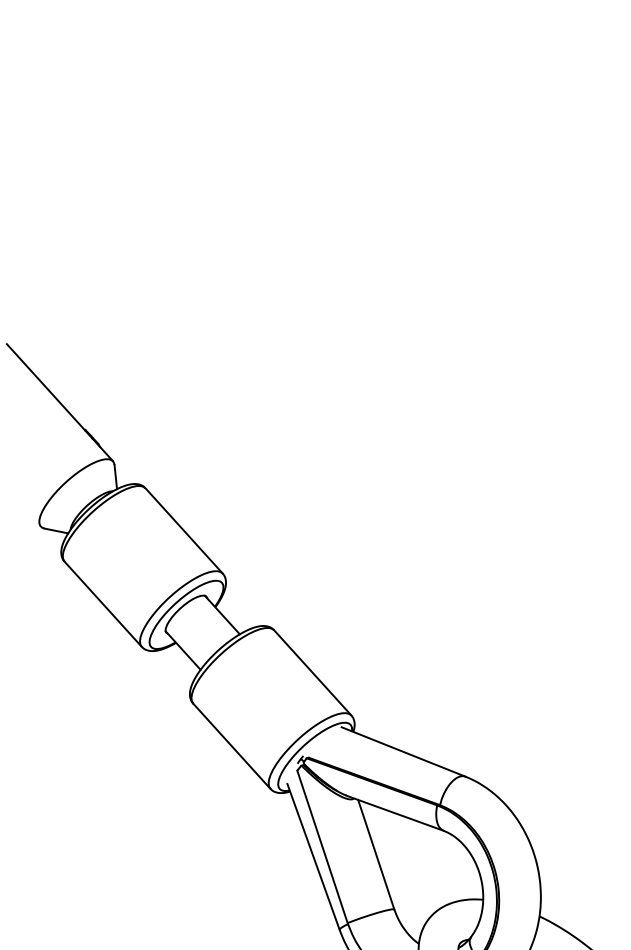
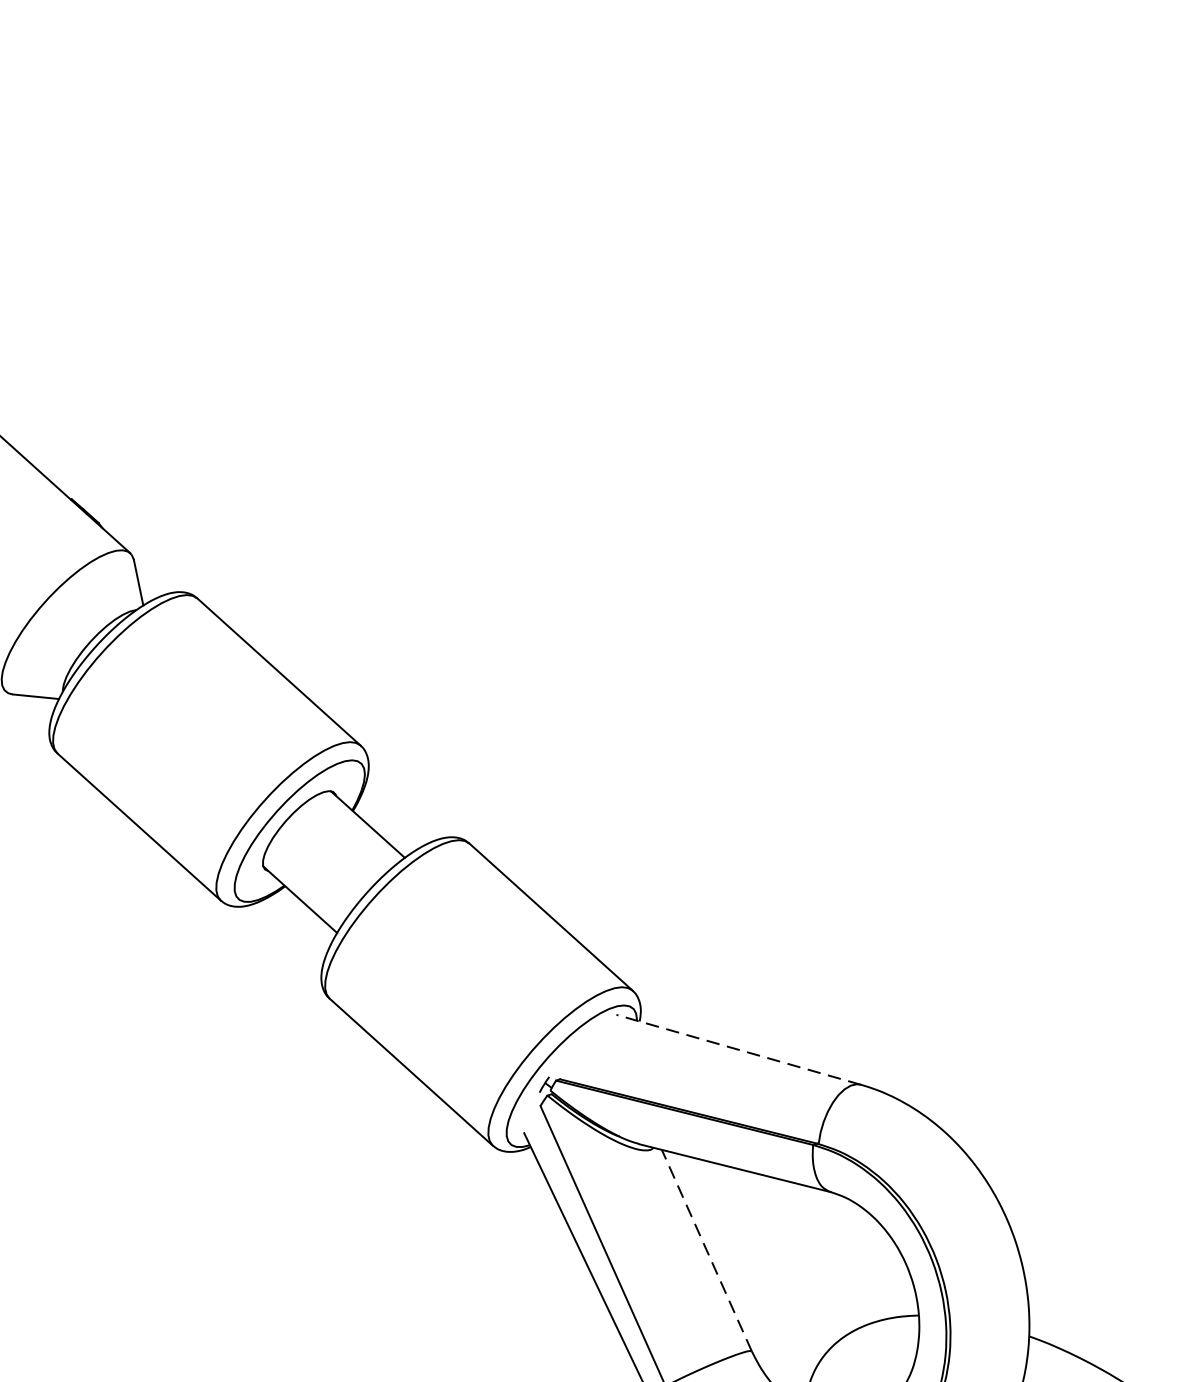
line: (403, 751) -> (738, 1049), solid -> dashed
line: (376, 854) -> (707, 1250), solid -> dashed

